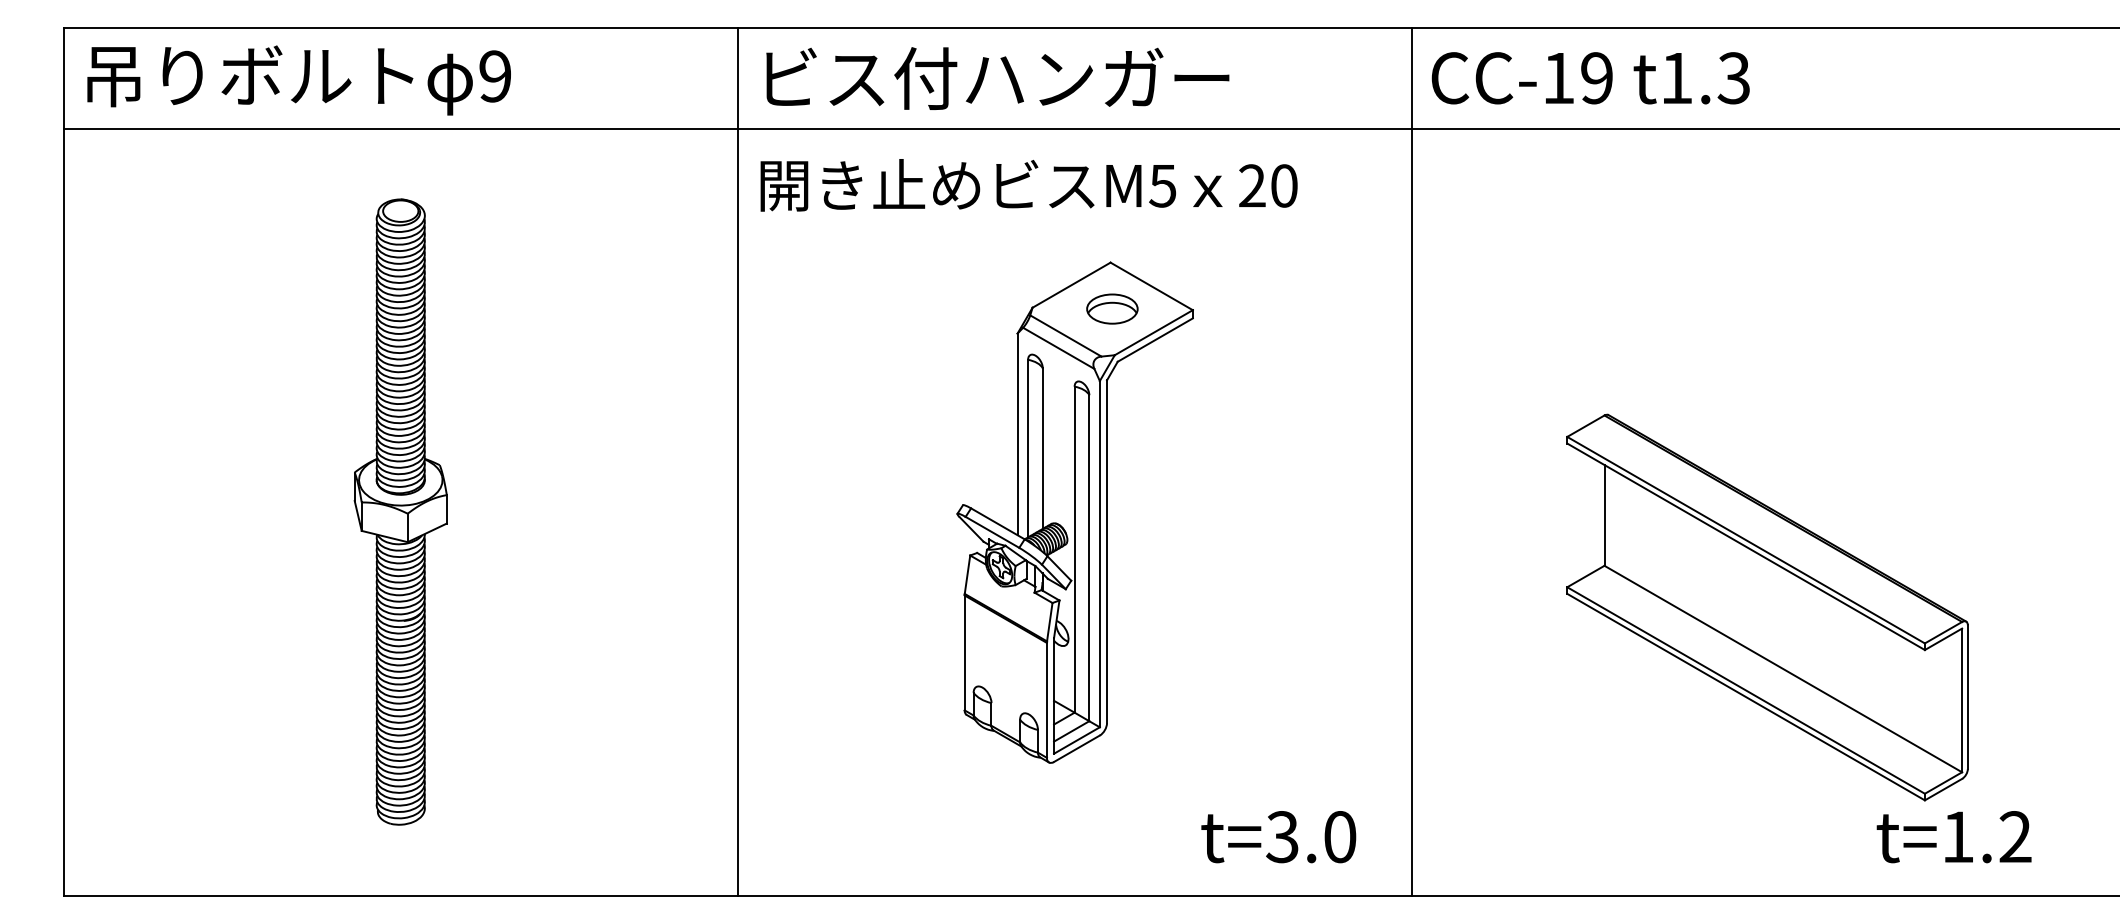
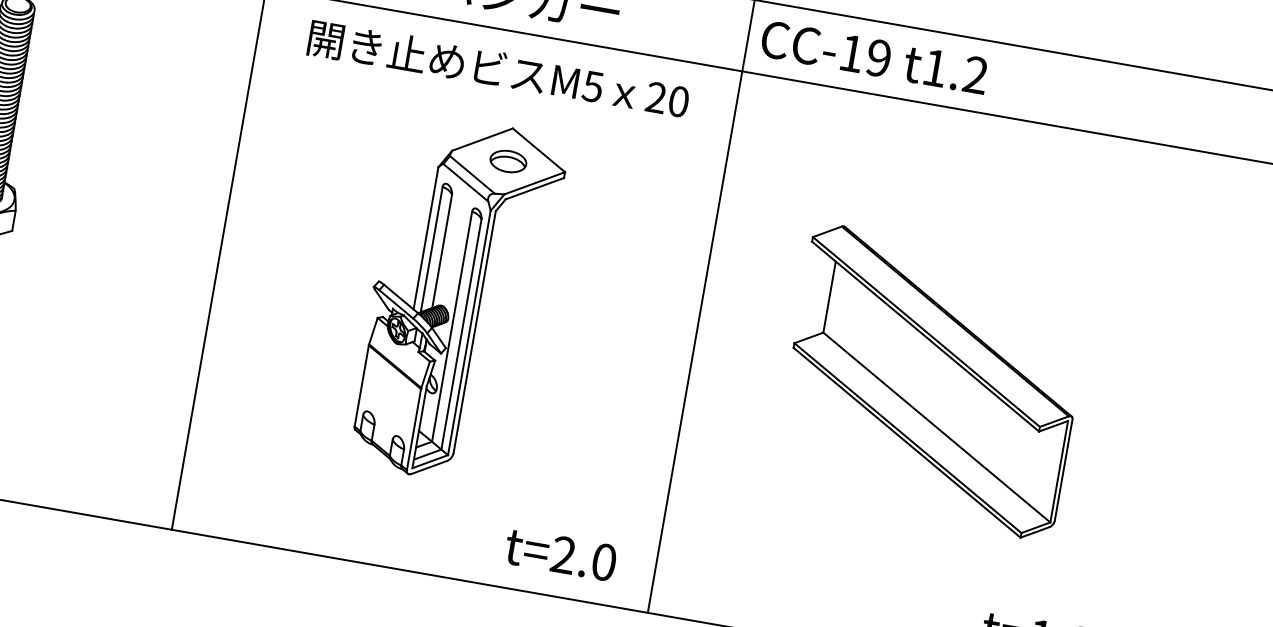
text: (1733, 78) -> (975, 75), t1.3 -> t1.2
text: (1028, 185) -> (498, 69), moved
part: (1767, 607) -> (933, 382), moved
text: (1282, 837) -> (563, 555), t=3.0 -> t=2.0

